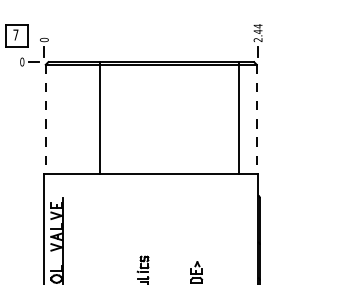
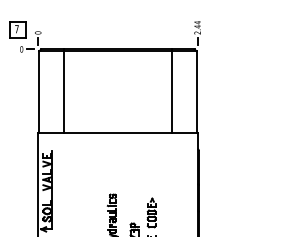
line: (99, 118) -> (63, 91), moved
line: (239, 118) -> (172, 91), moved
line: (46, 119) -> (39, 92), dashed -> solid
line: (256, 119) -> (196, 92), dashed -> solid

